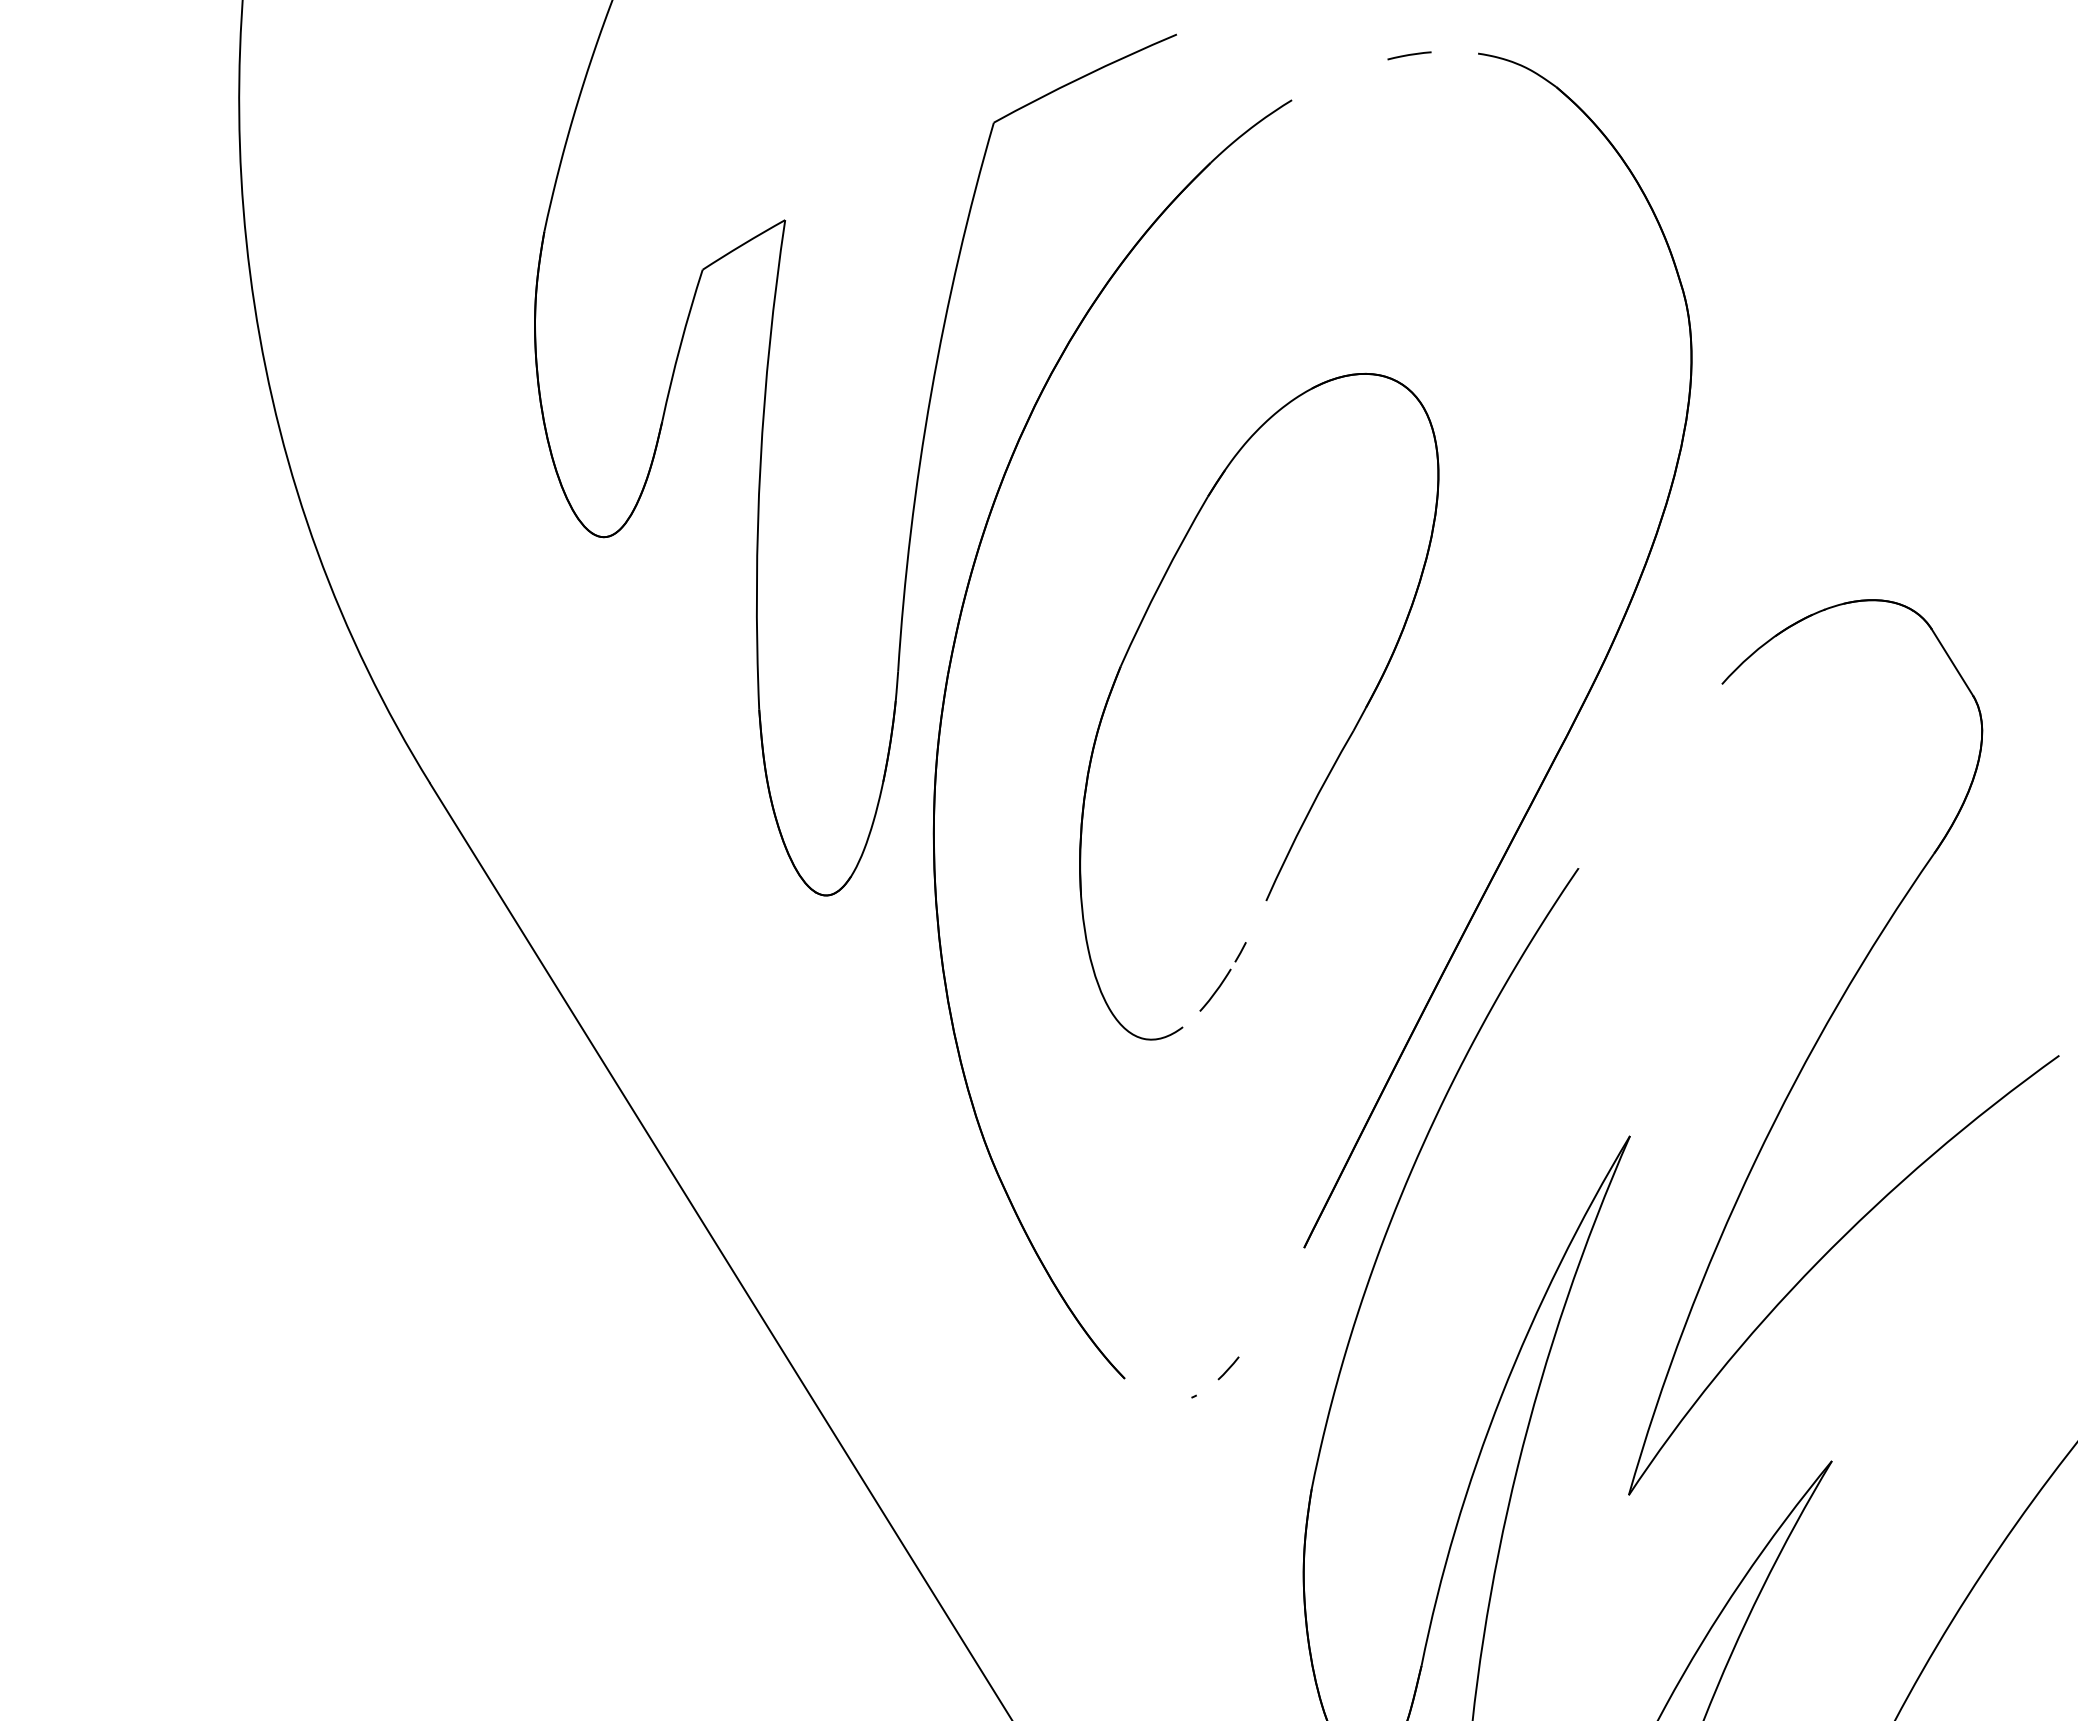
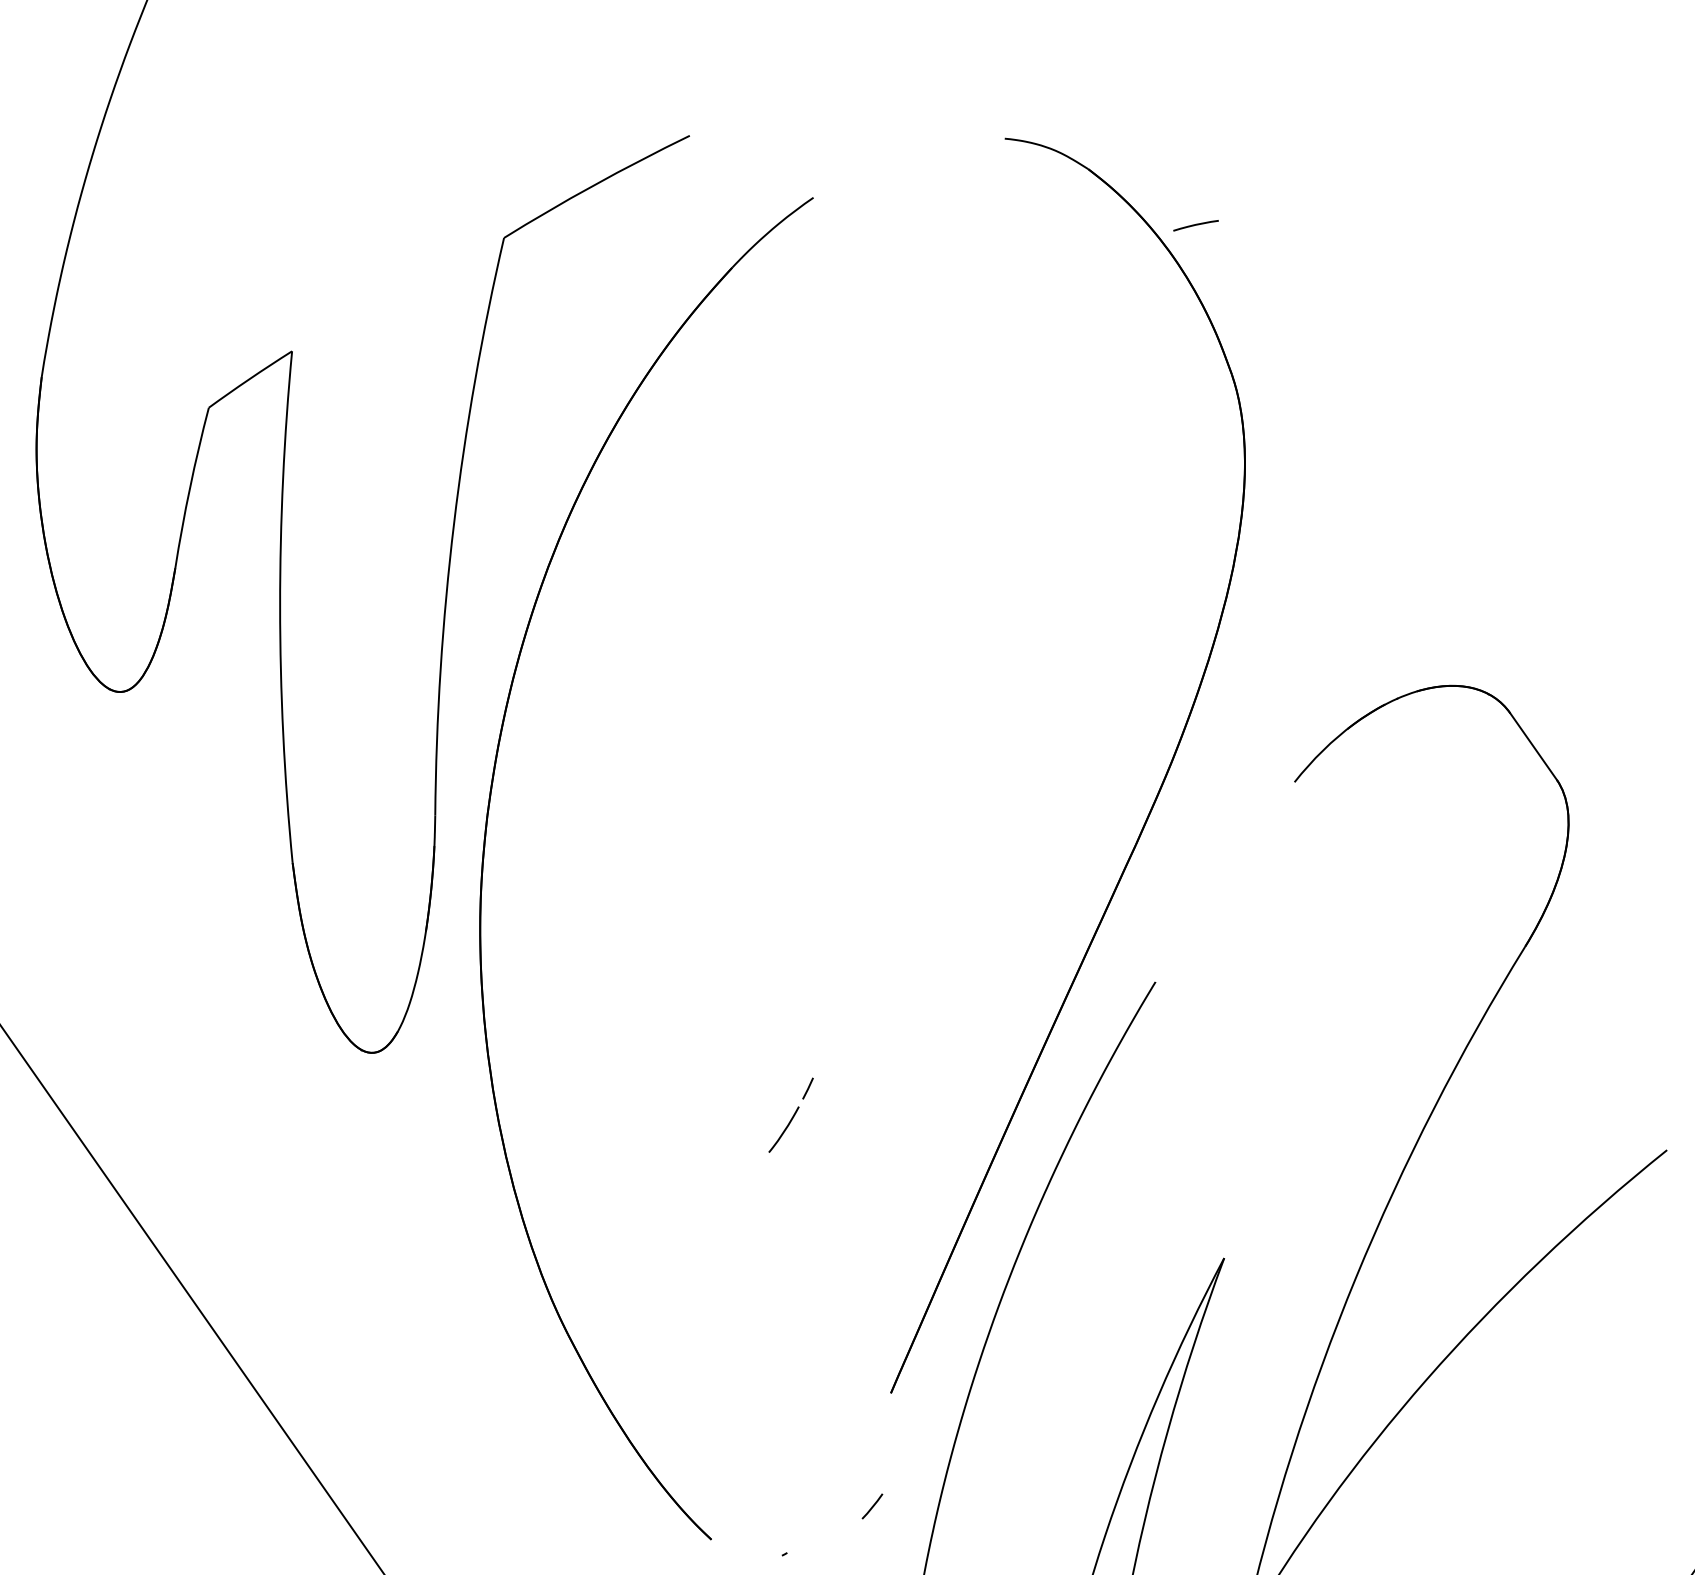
line: (1409, 55) -> (1195, 225), moved
part: (1338, 754) -> (898, 877), removed
line: (1228, 1368) -> (872, 1506), moved

